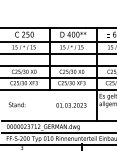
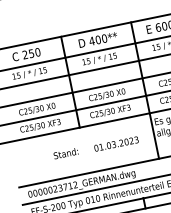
text: (17, 104) -> (66, 152), moved

